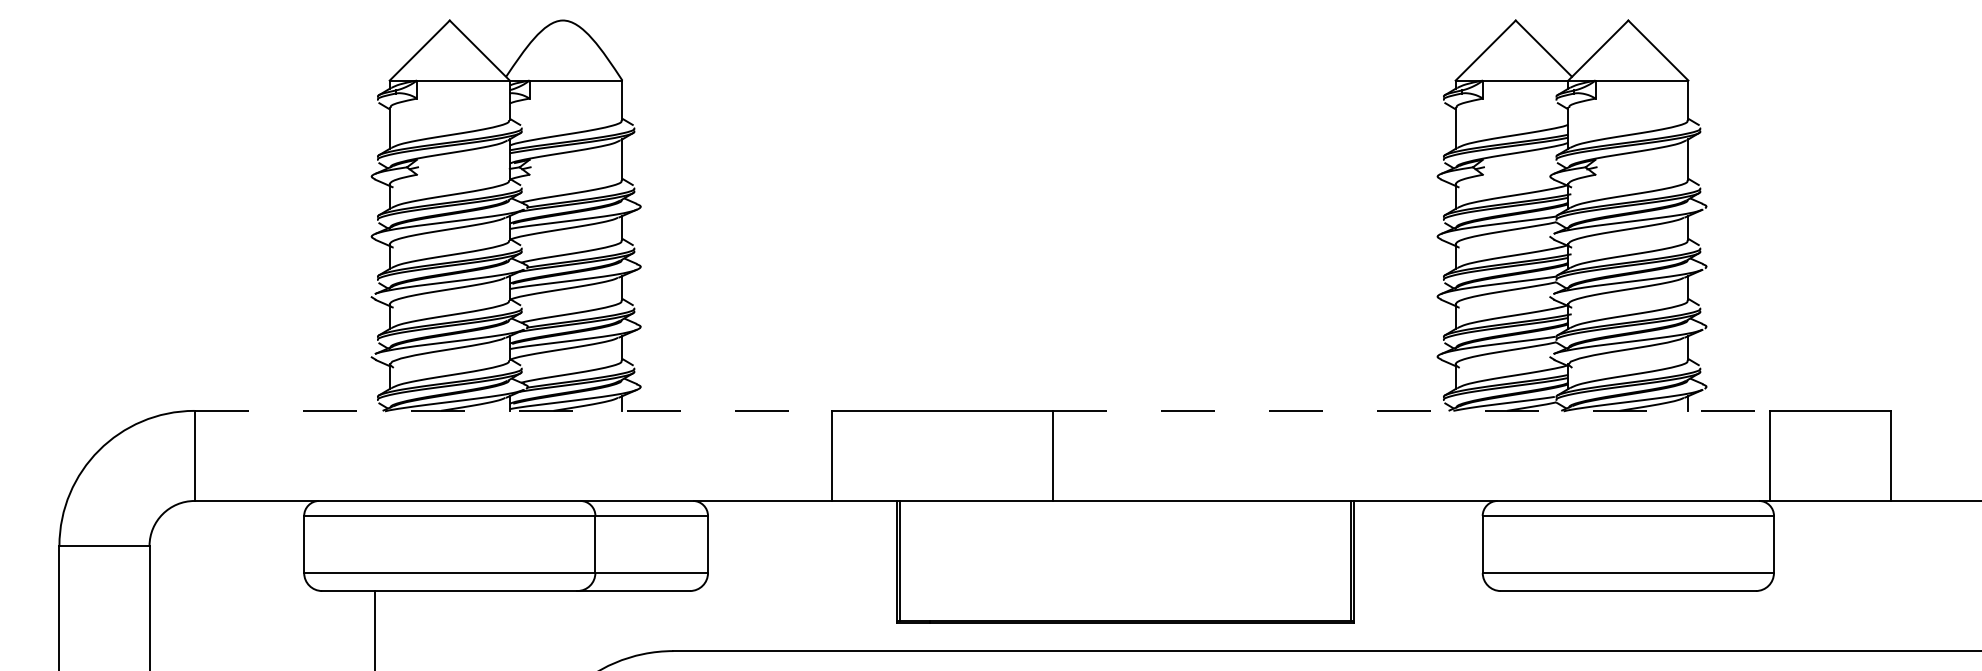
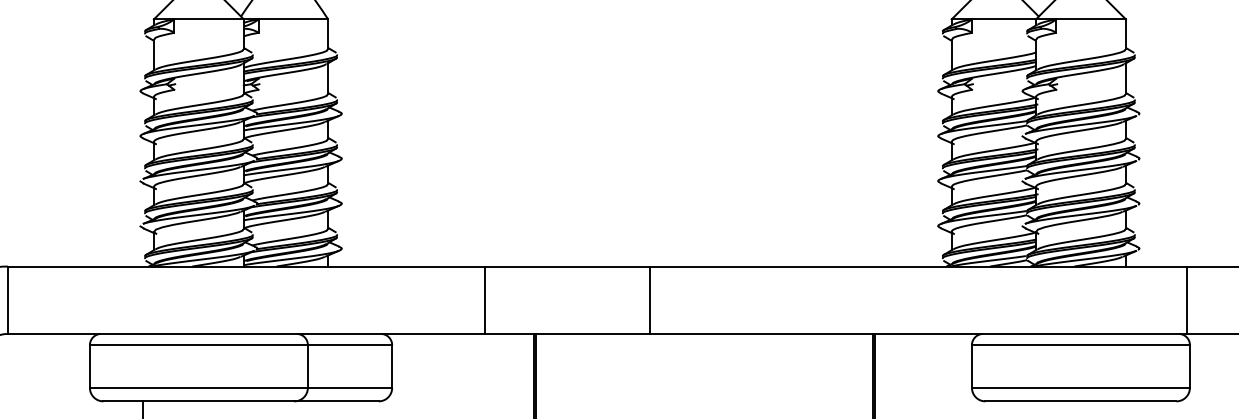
line: (513, 410) -> (246, 266), dashed -> solid
line: (1411, 410) -> (918, 266), dashed -> solid

